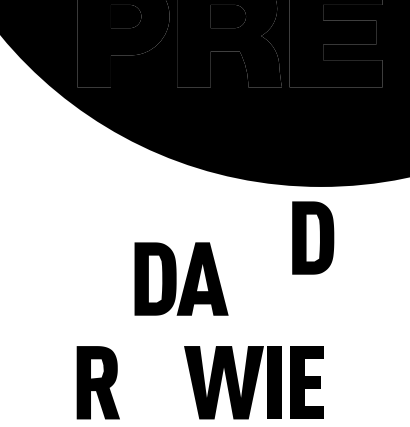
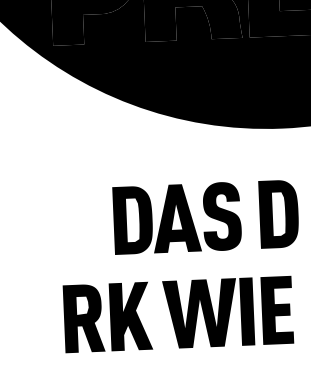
part: (313, 237) -> (279, 213), moved
fill: (251, 278) -> (221, 216), added
fill: (148, 382) -> (130, 316), added

